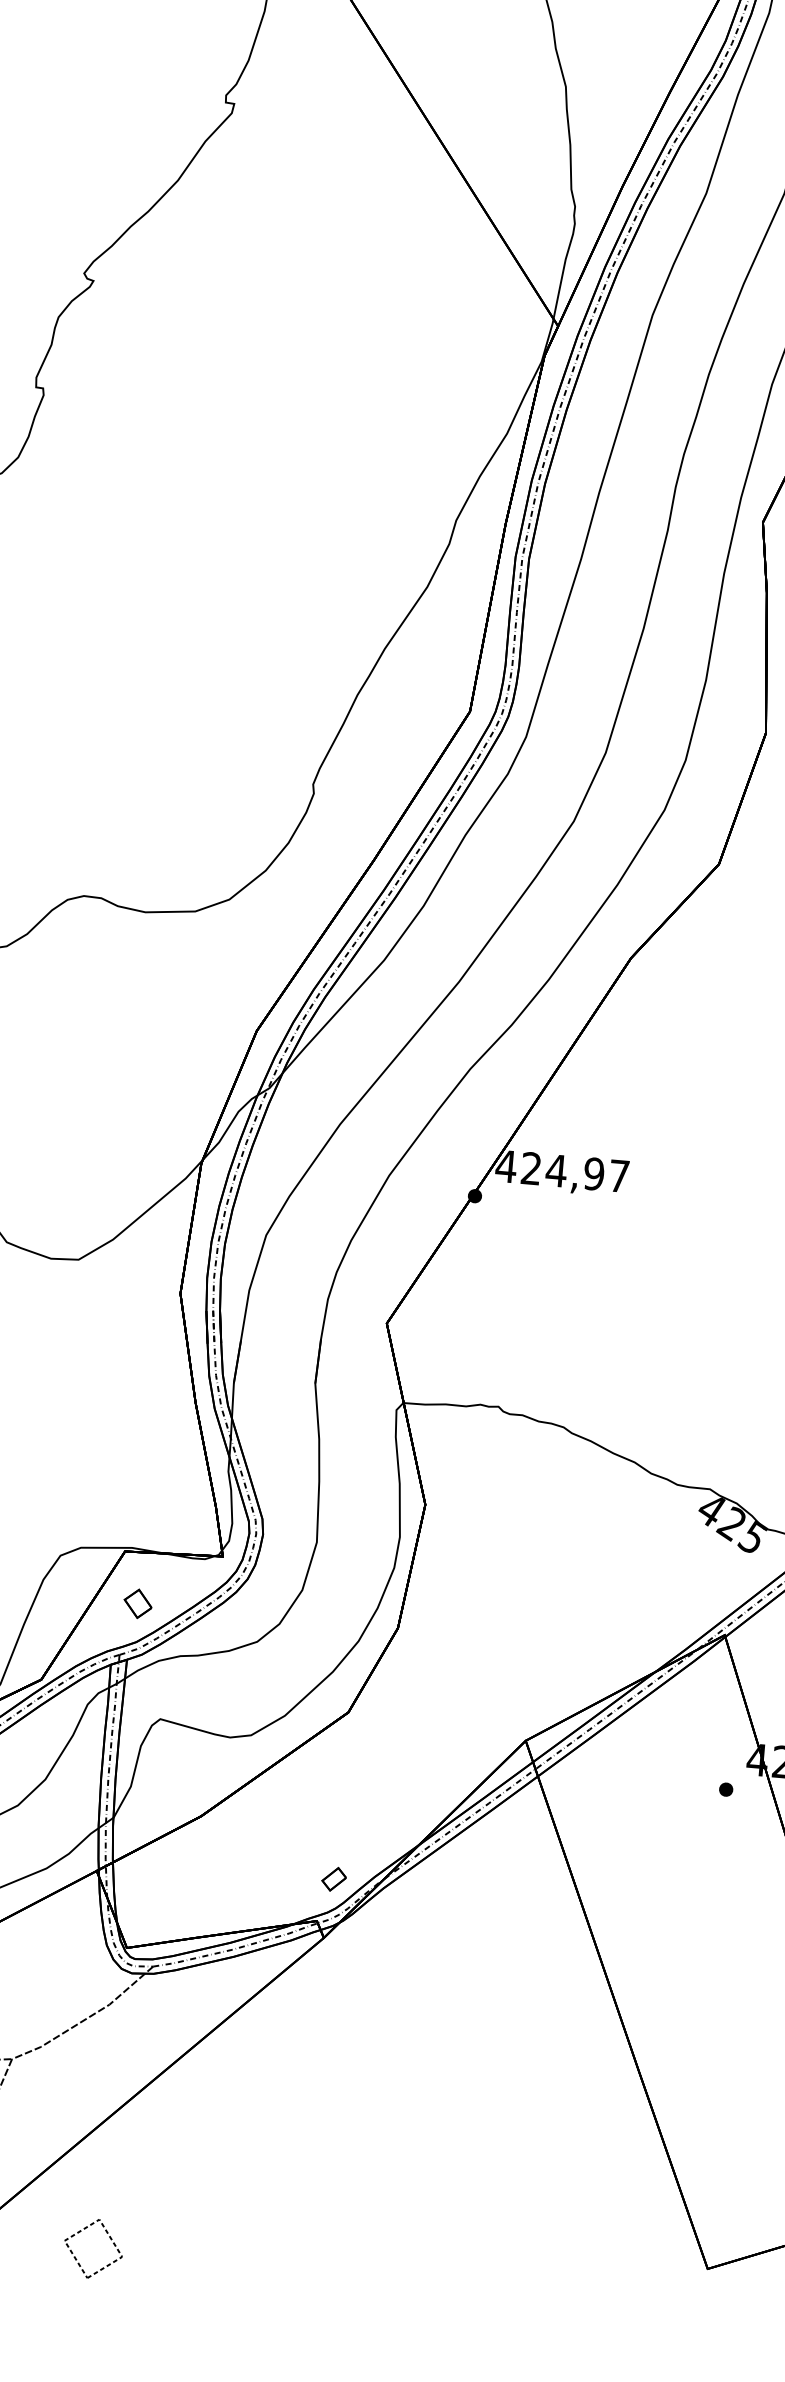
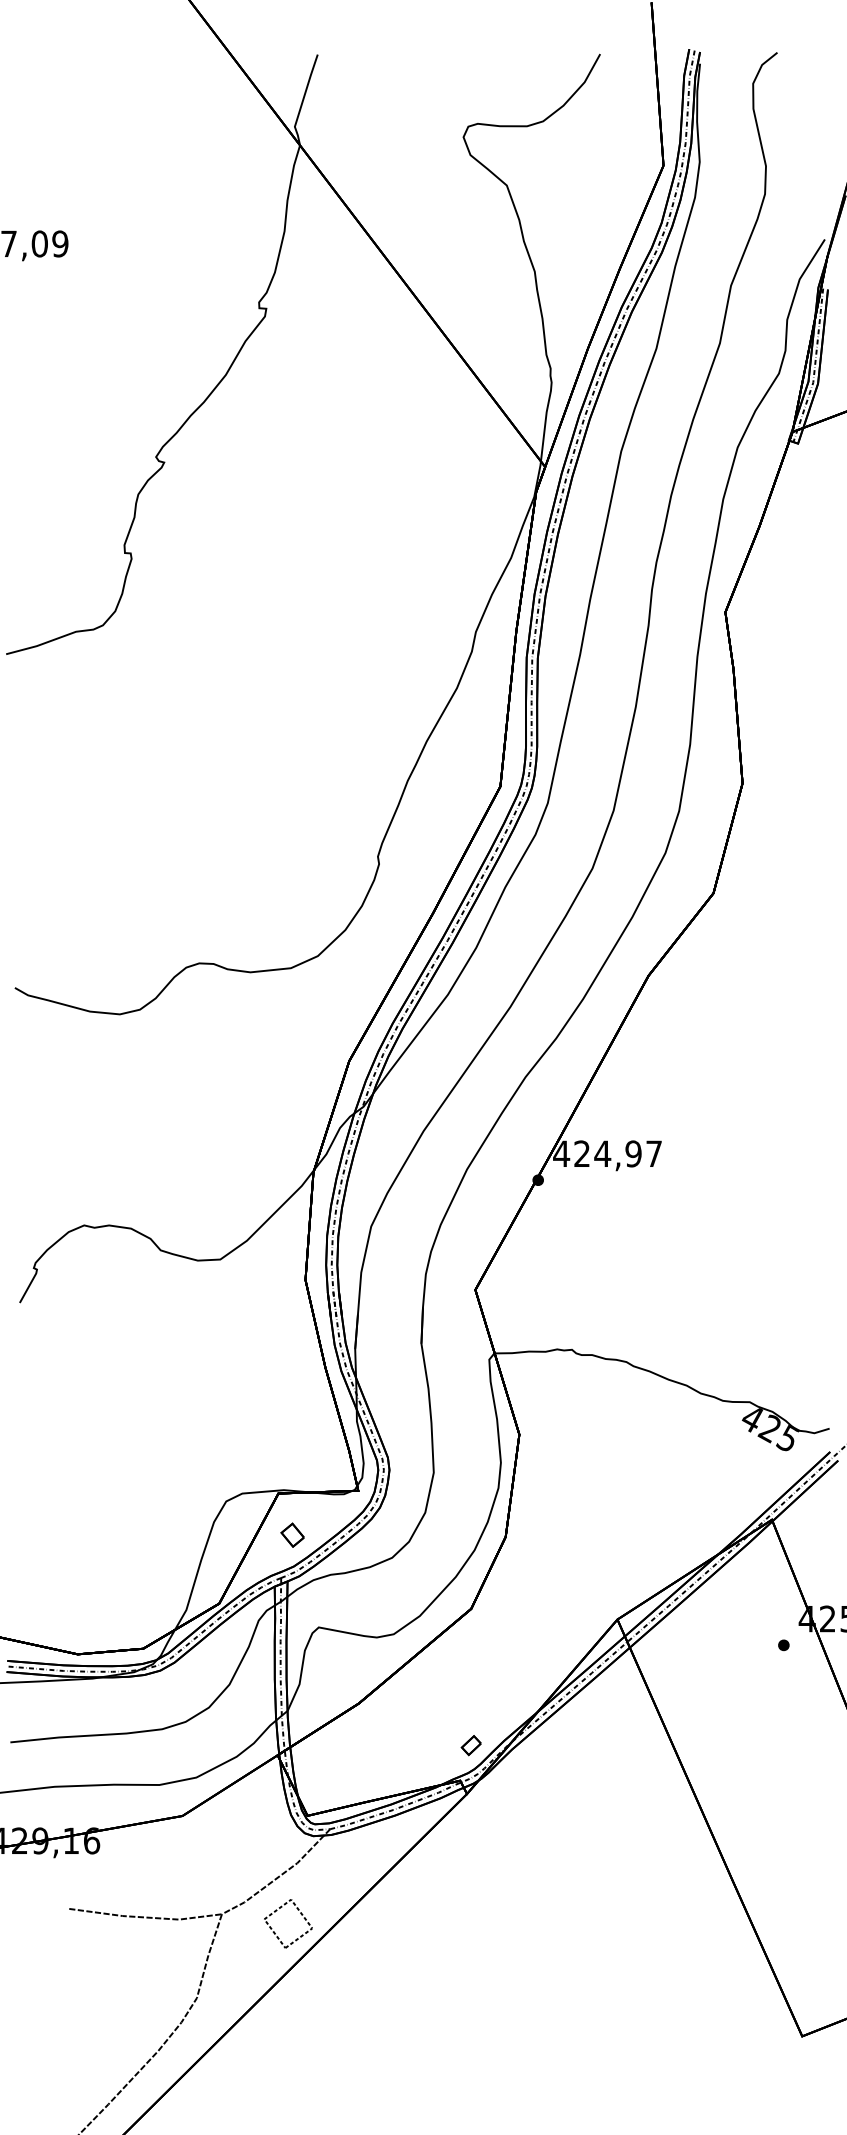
part: (109, 2238) -> (300, 1914), moved

